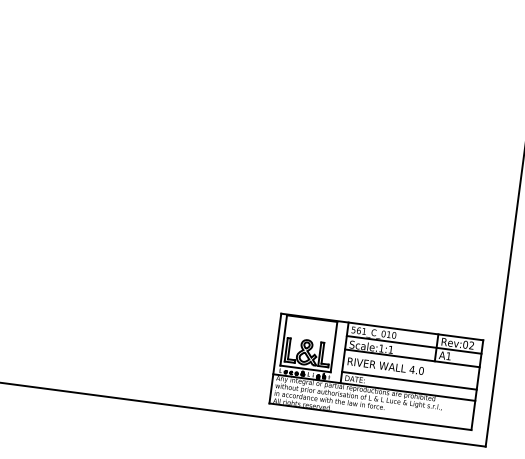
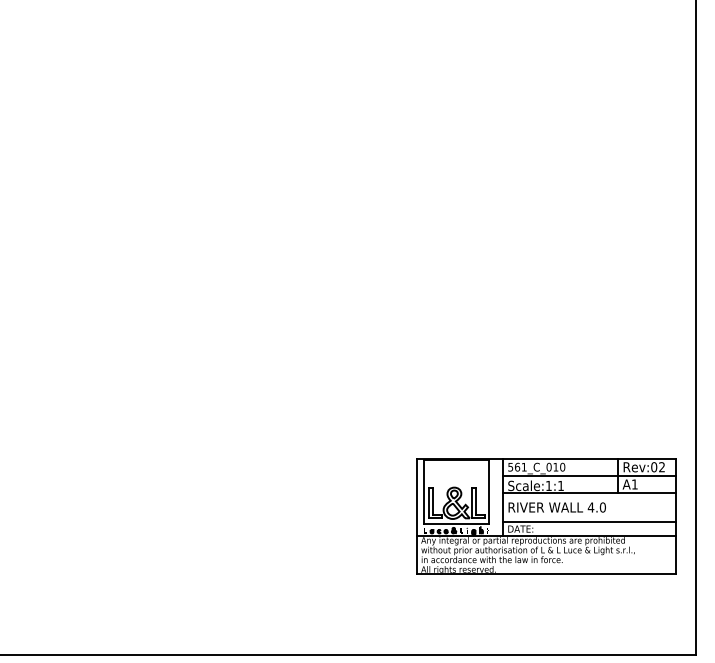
part: (376, 372) -> (546, 516), moved

